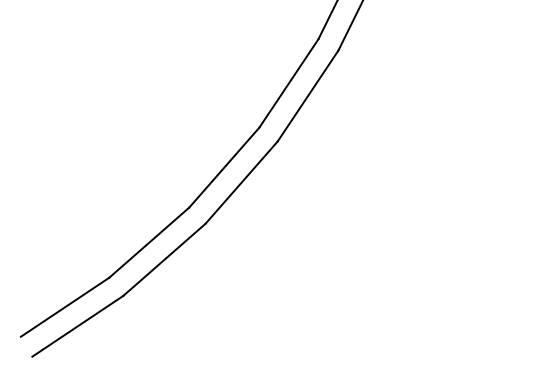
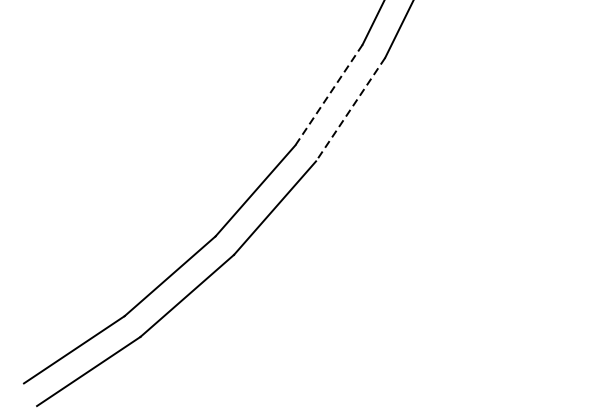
line: (288, 83) -> (328, 95), solid -> dashed
line: (307, 96) -> (350, 110), solid -> dashed

